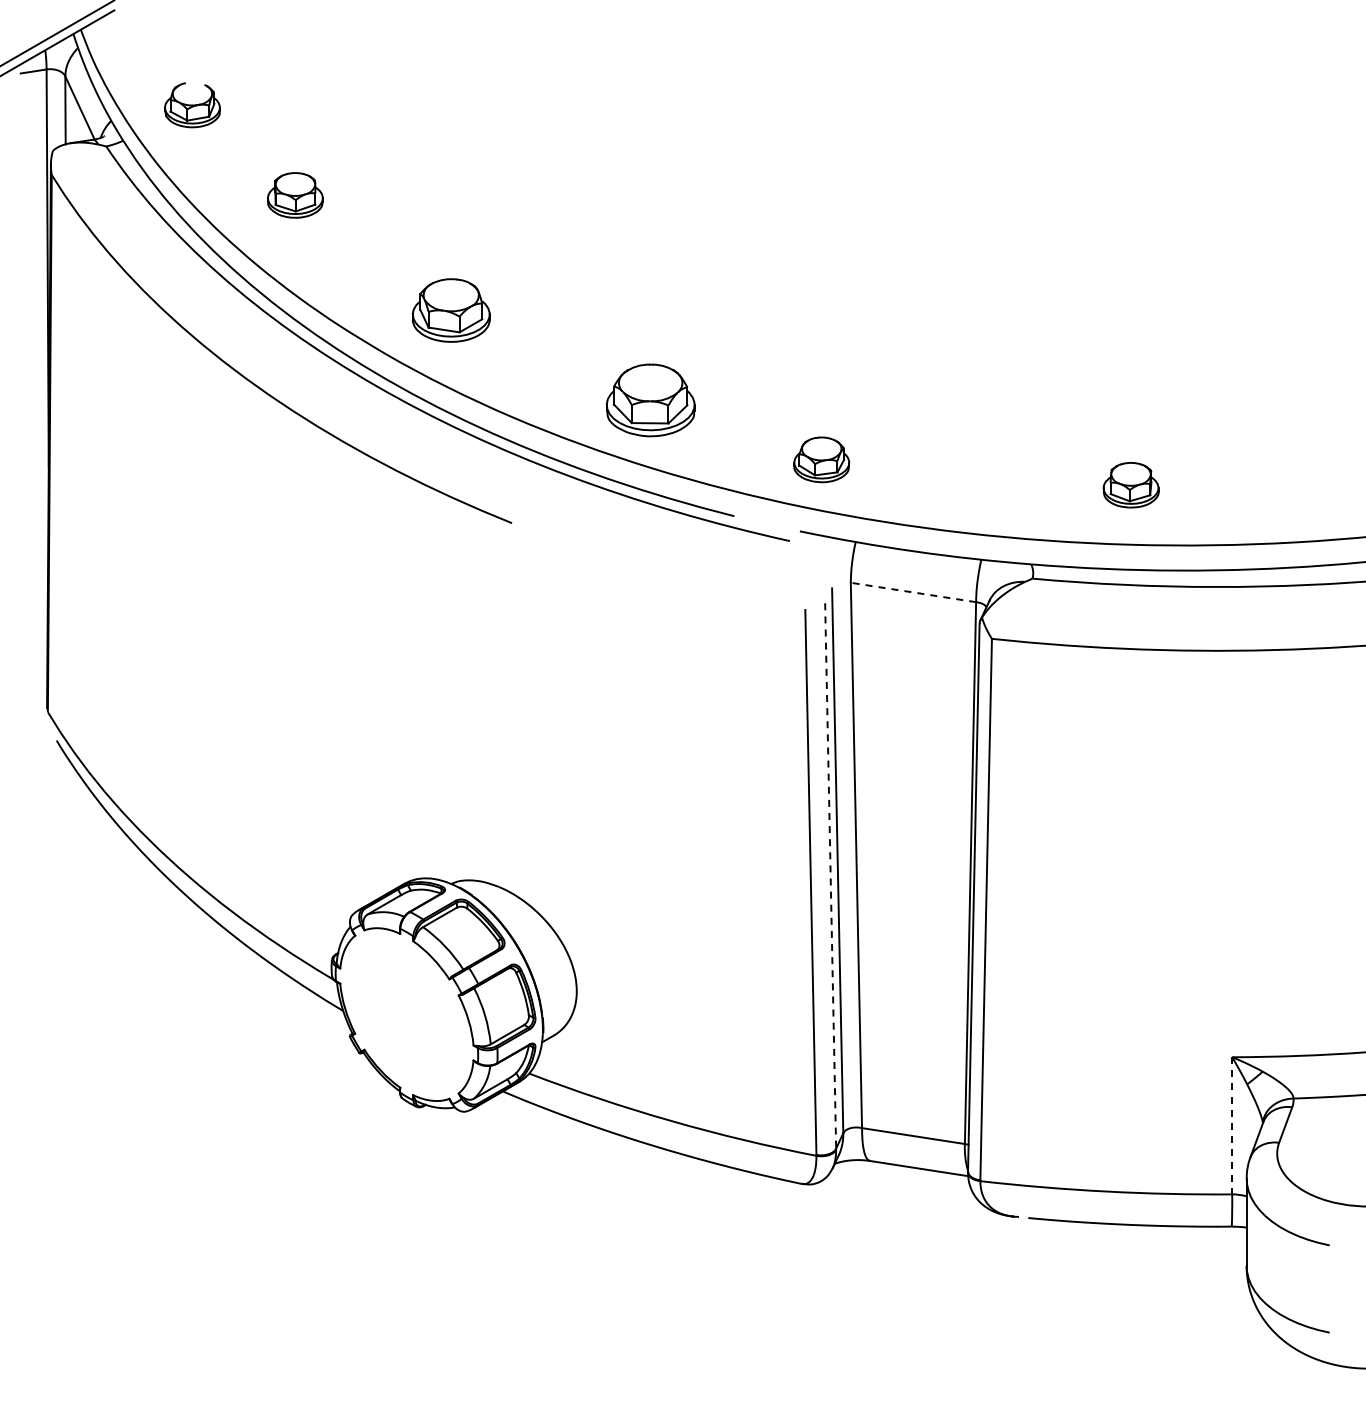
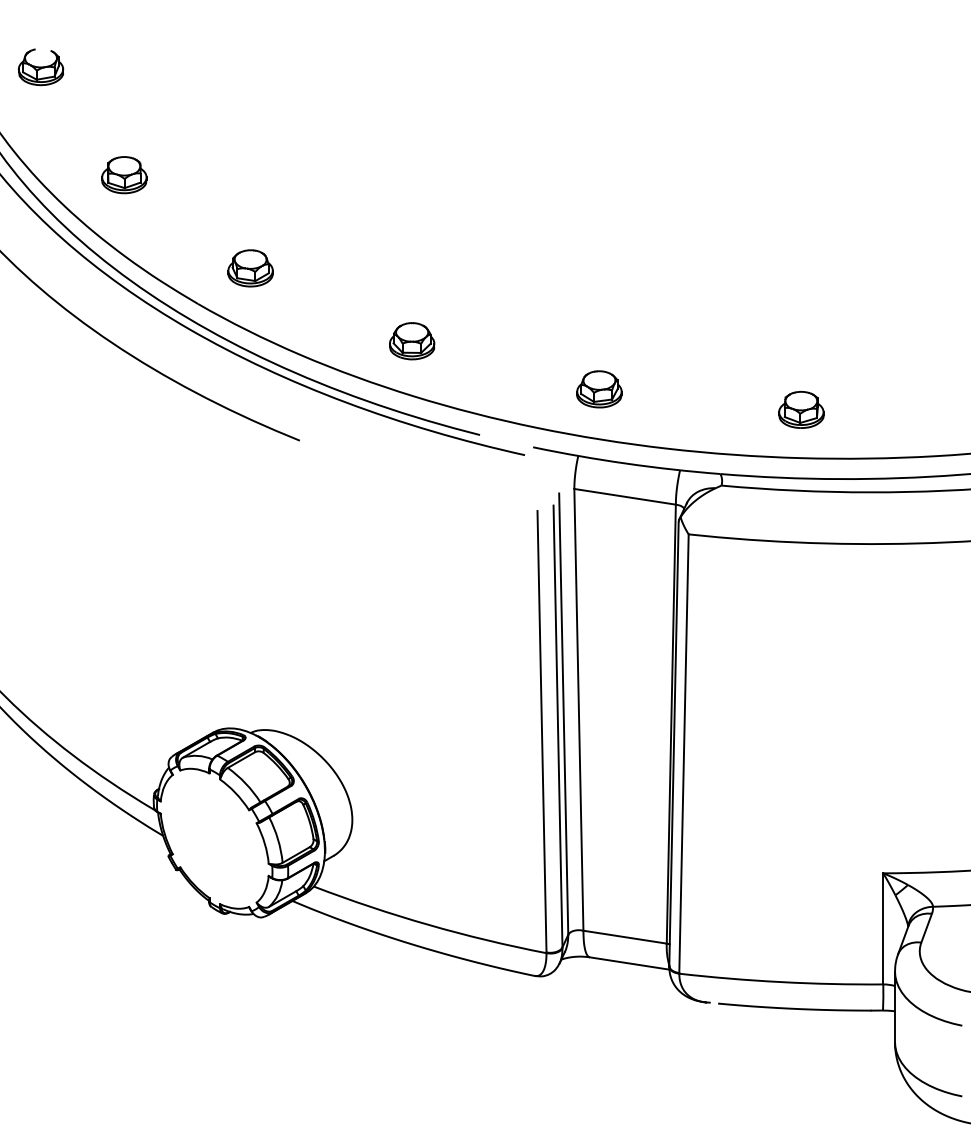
part: (192, 105) -> (41, 67), moved
part: (450, 310) -> (250, 268), size x0.71
part: (650, 400) -> (412, 341), size x0.62
part: (821, 459) -> (599, 389), moved
line: (912, 592) -> (624, 496), dashed -> solid
line: (830, 875) -> (557, 726), dashed -> solid
line: (1232, 1125) -> (883, 928), dashed -> solid

